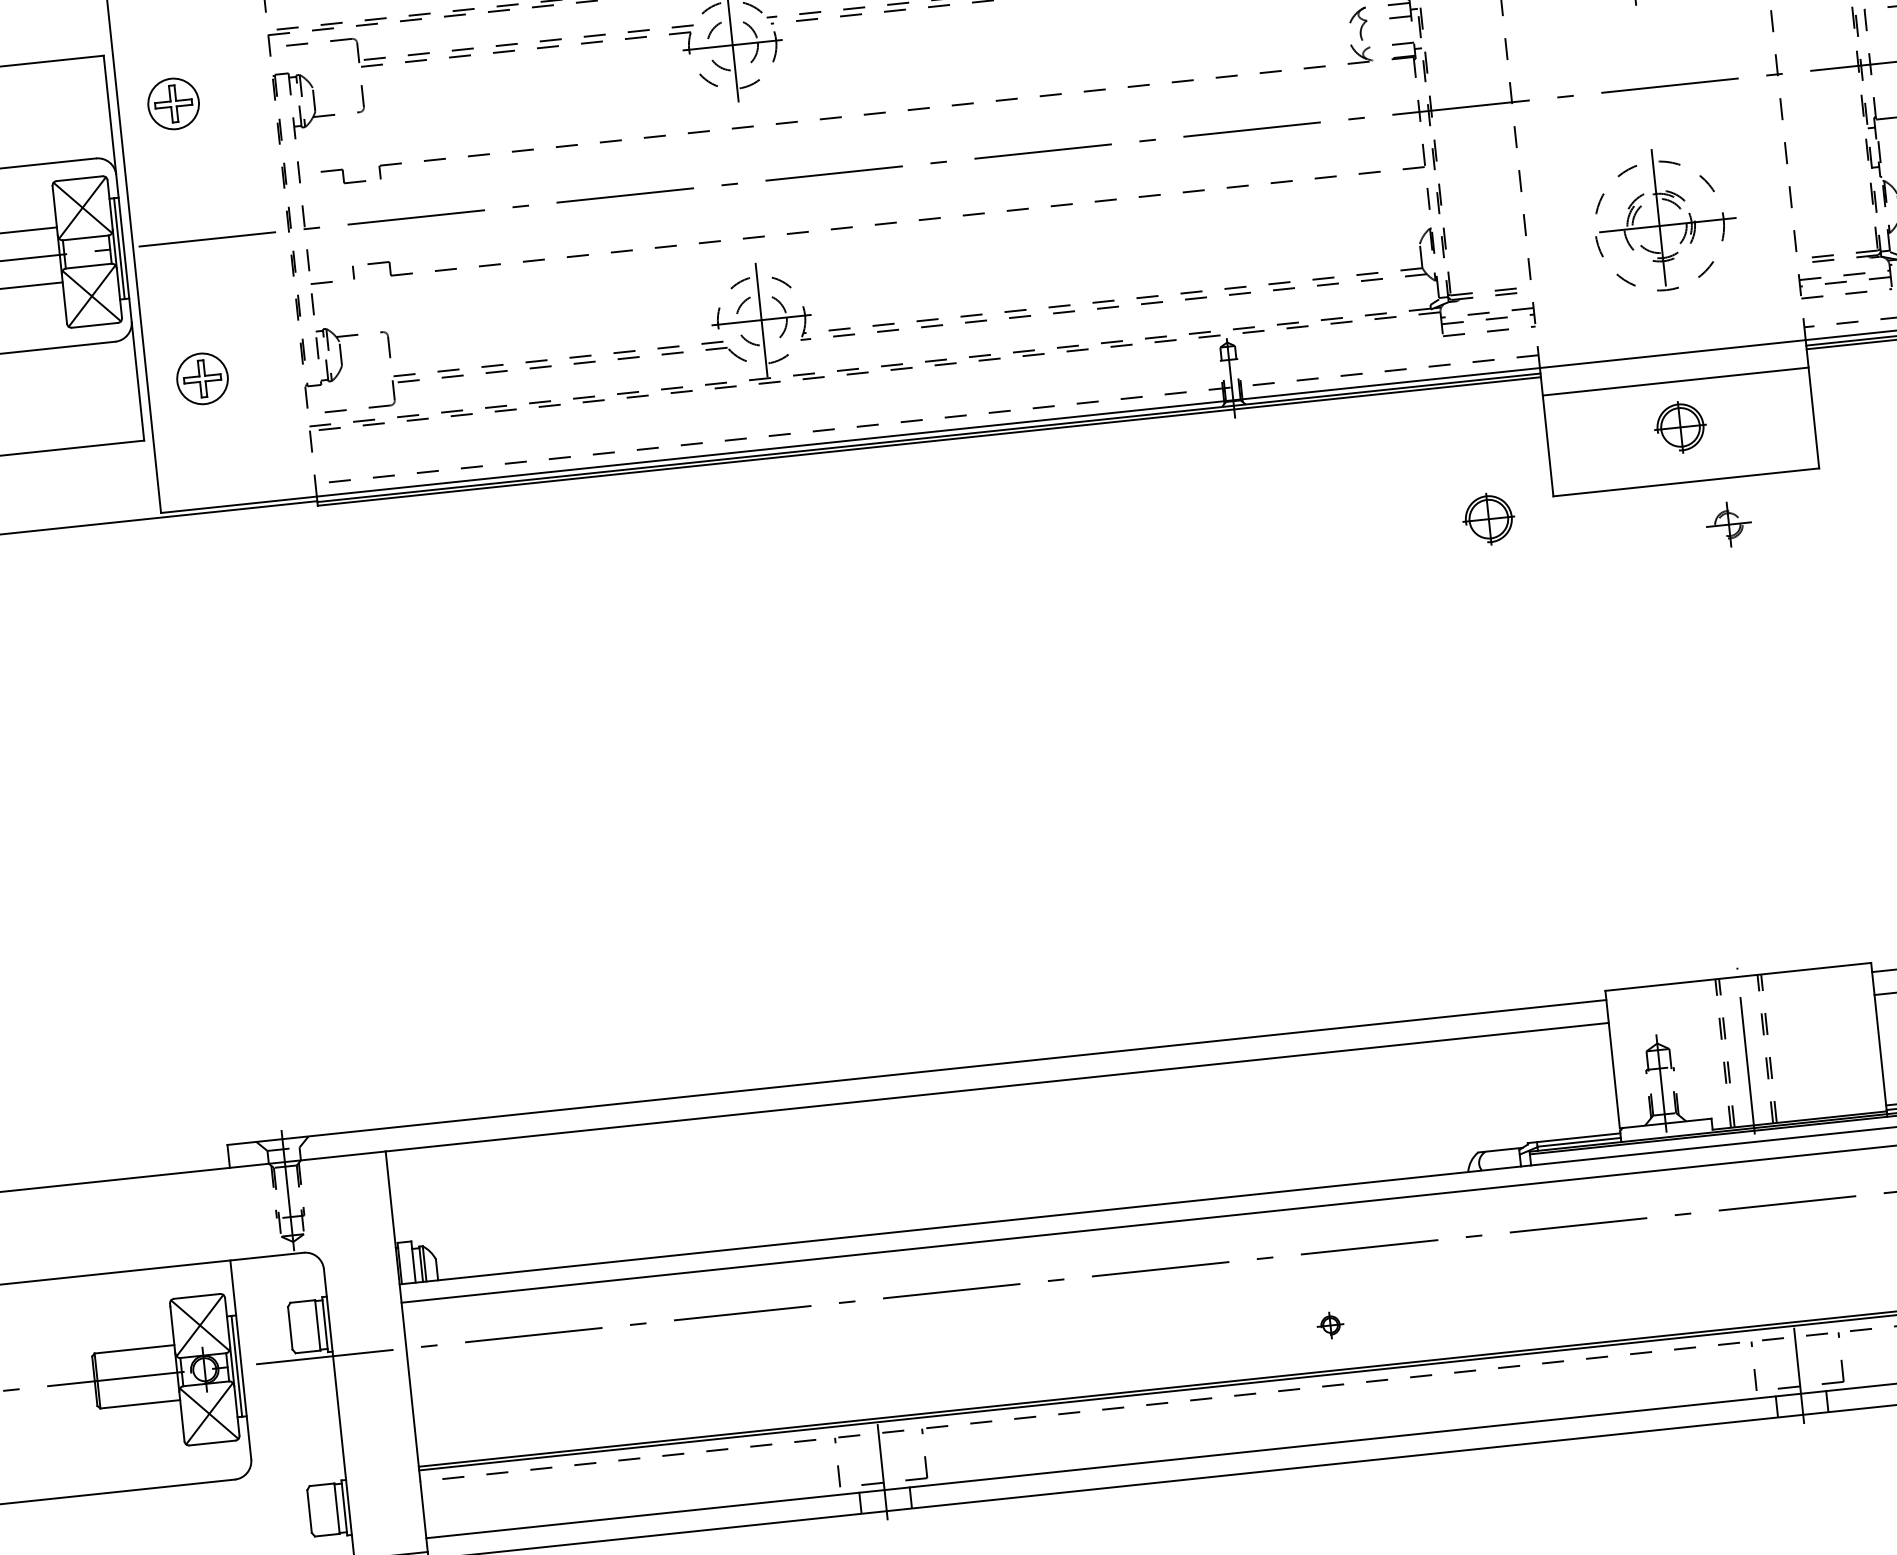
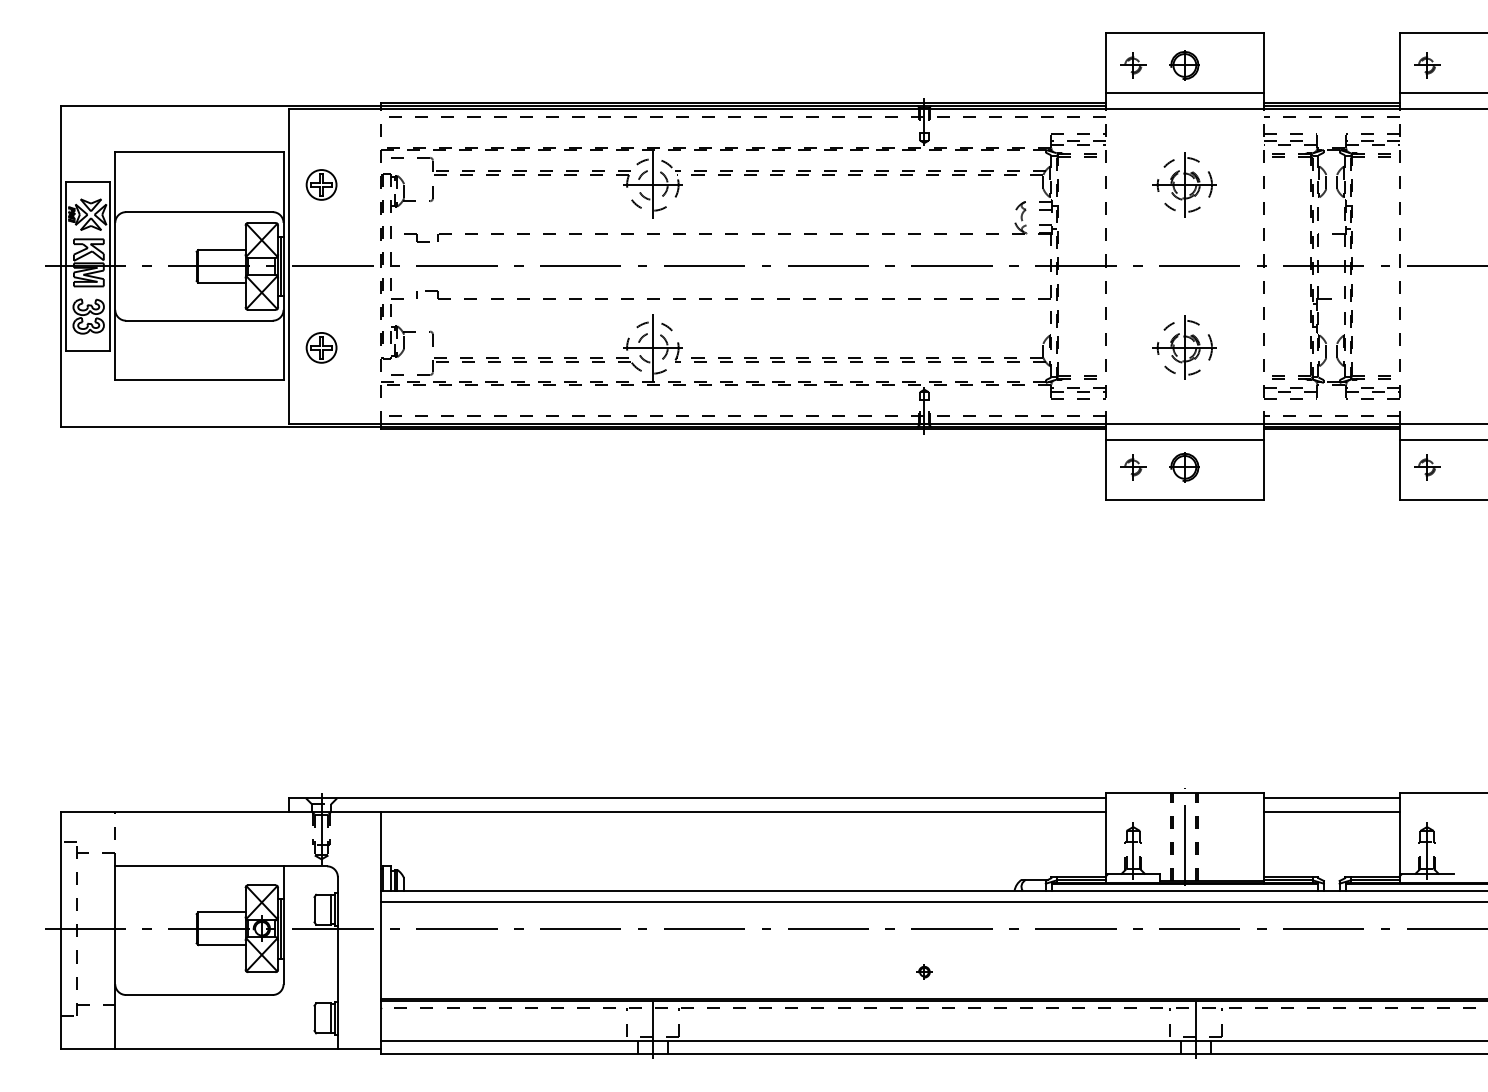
part: (1658, 225) -> (1184, 347), size x0.71
part: (1488, 519) -> (1066, 509), removed
part: (1729, 524) -> (1133, 467), moved

